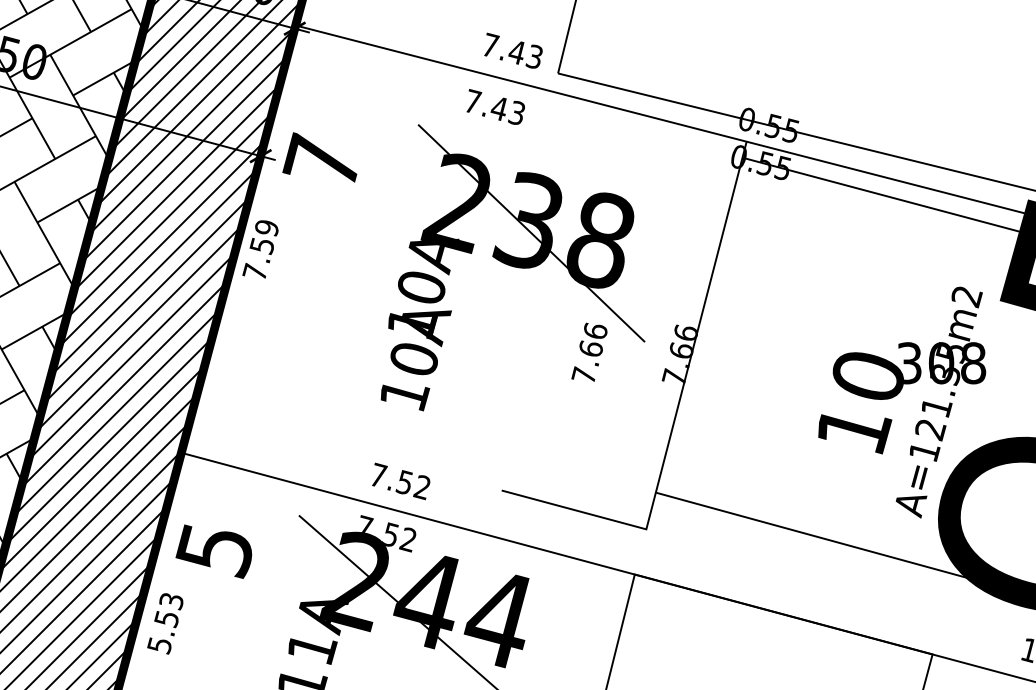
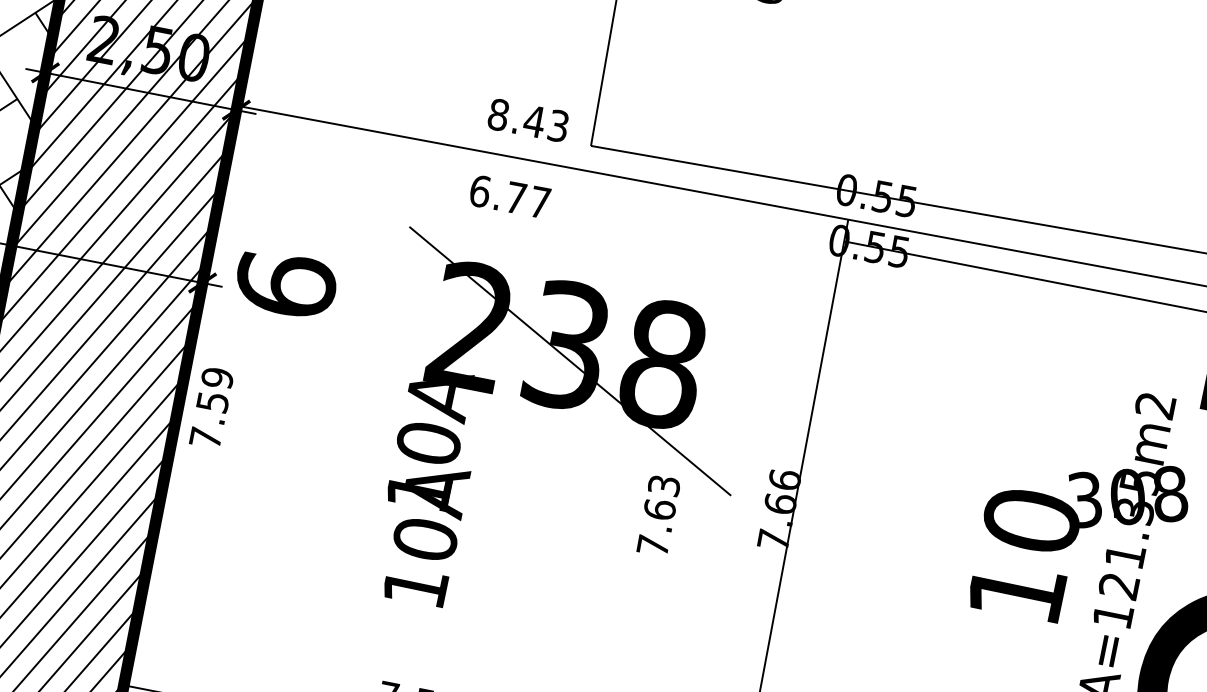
text: (490, 44) -> (498, 113), 7.43 -> 8.43
text: (495, 106) -> (510, 195), 7.43 -> 6.77
text: (321, 159) -> (283, 281), 7 -> 6
text: (595, 331) -> (664, 486), 7.66 -> 7.63

